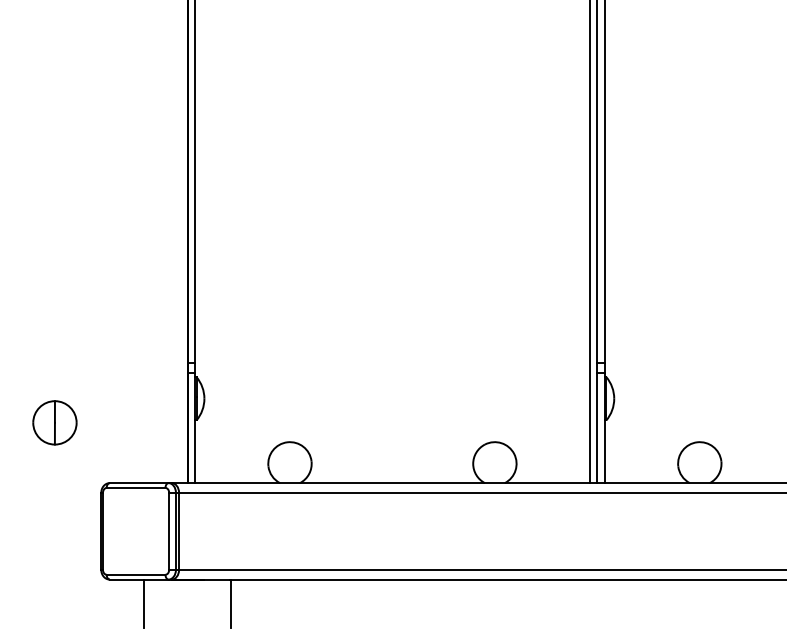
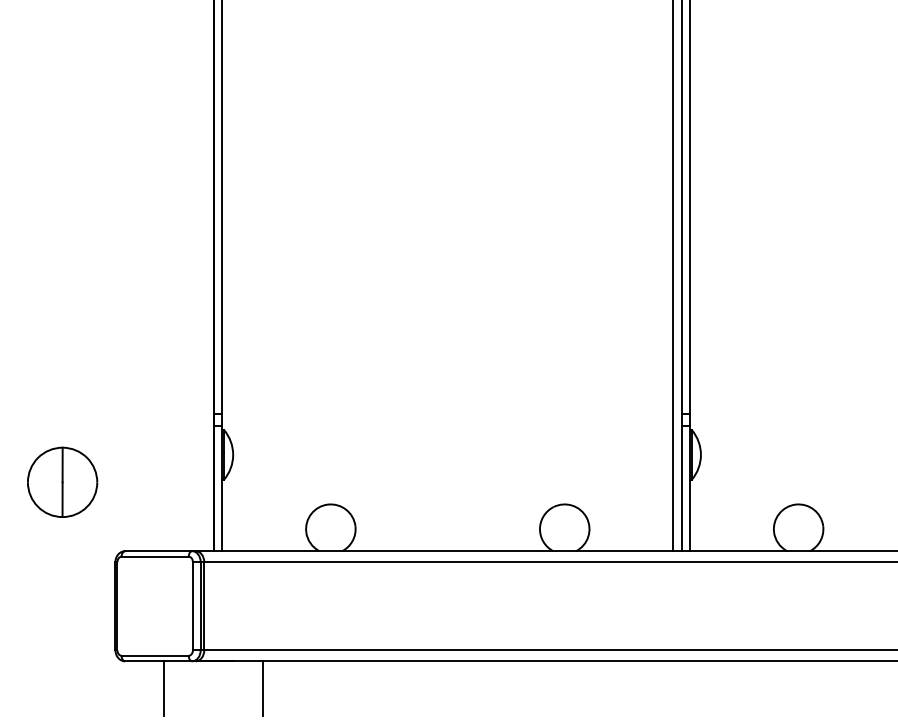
part: (54, 422) -> (62, 482), size x1.4

